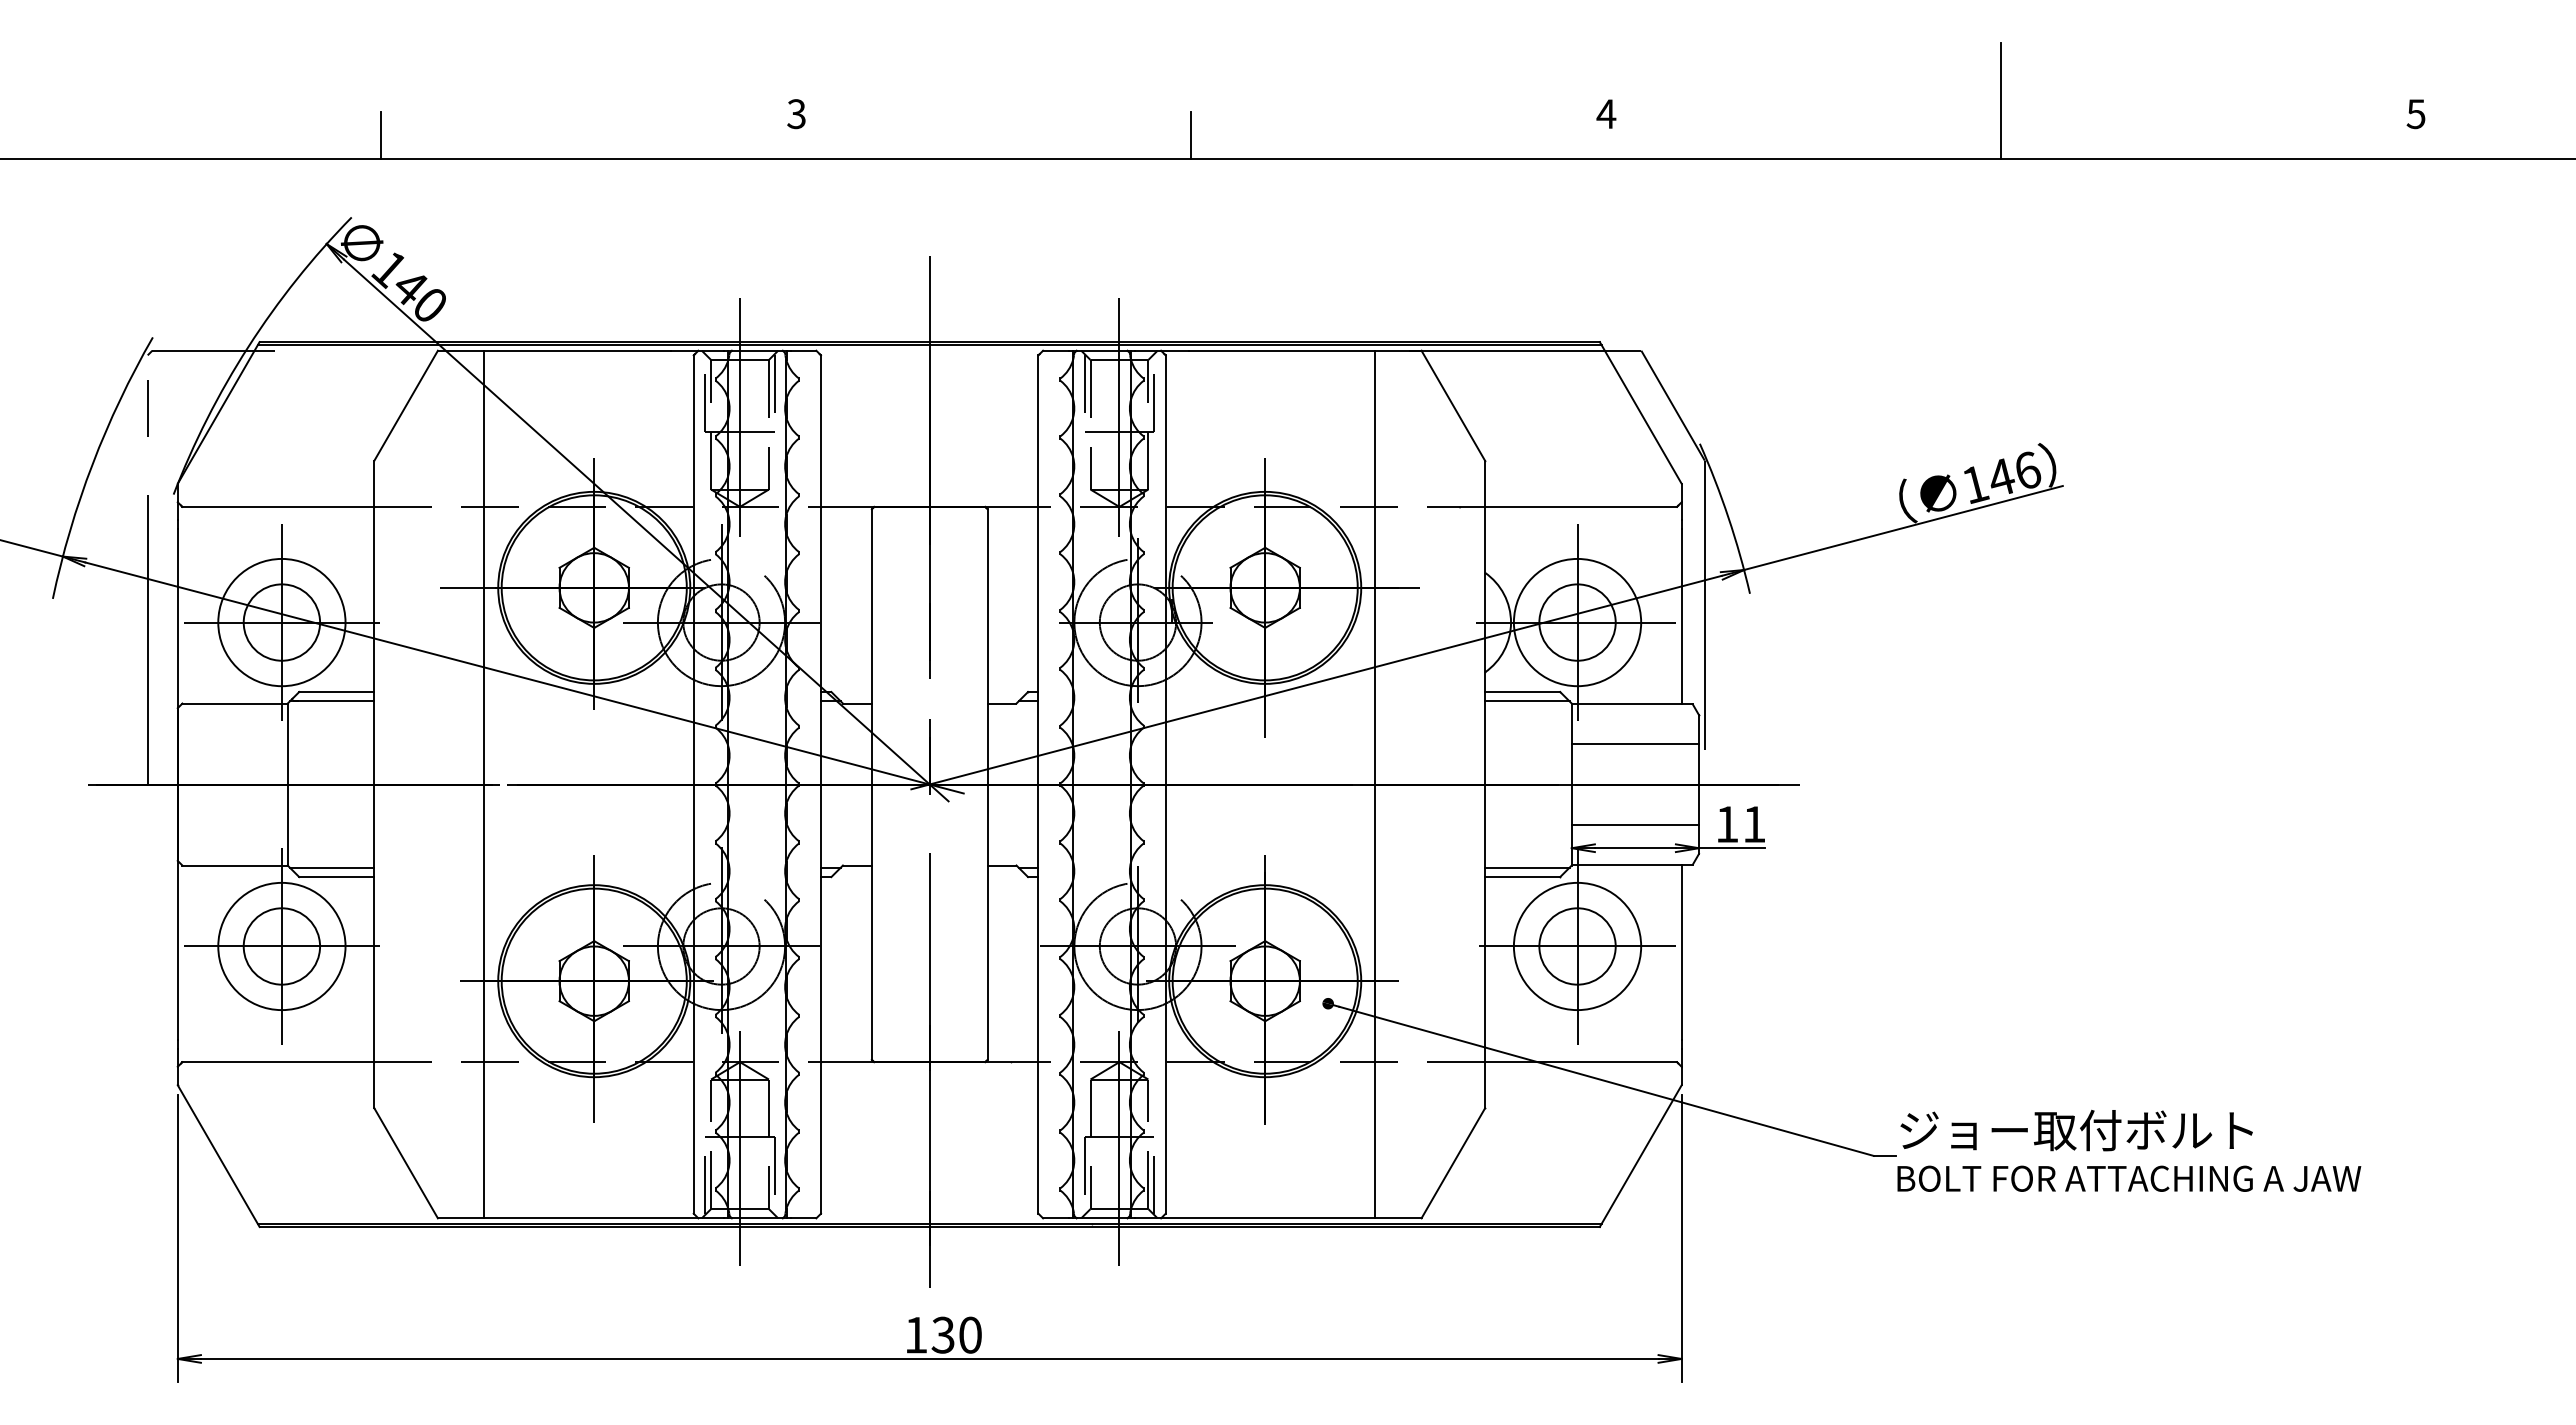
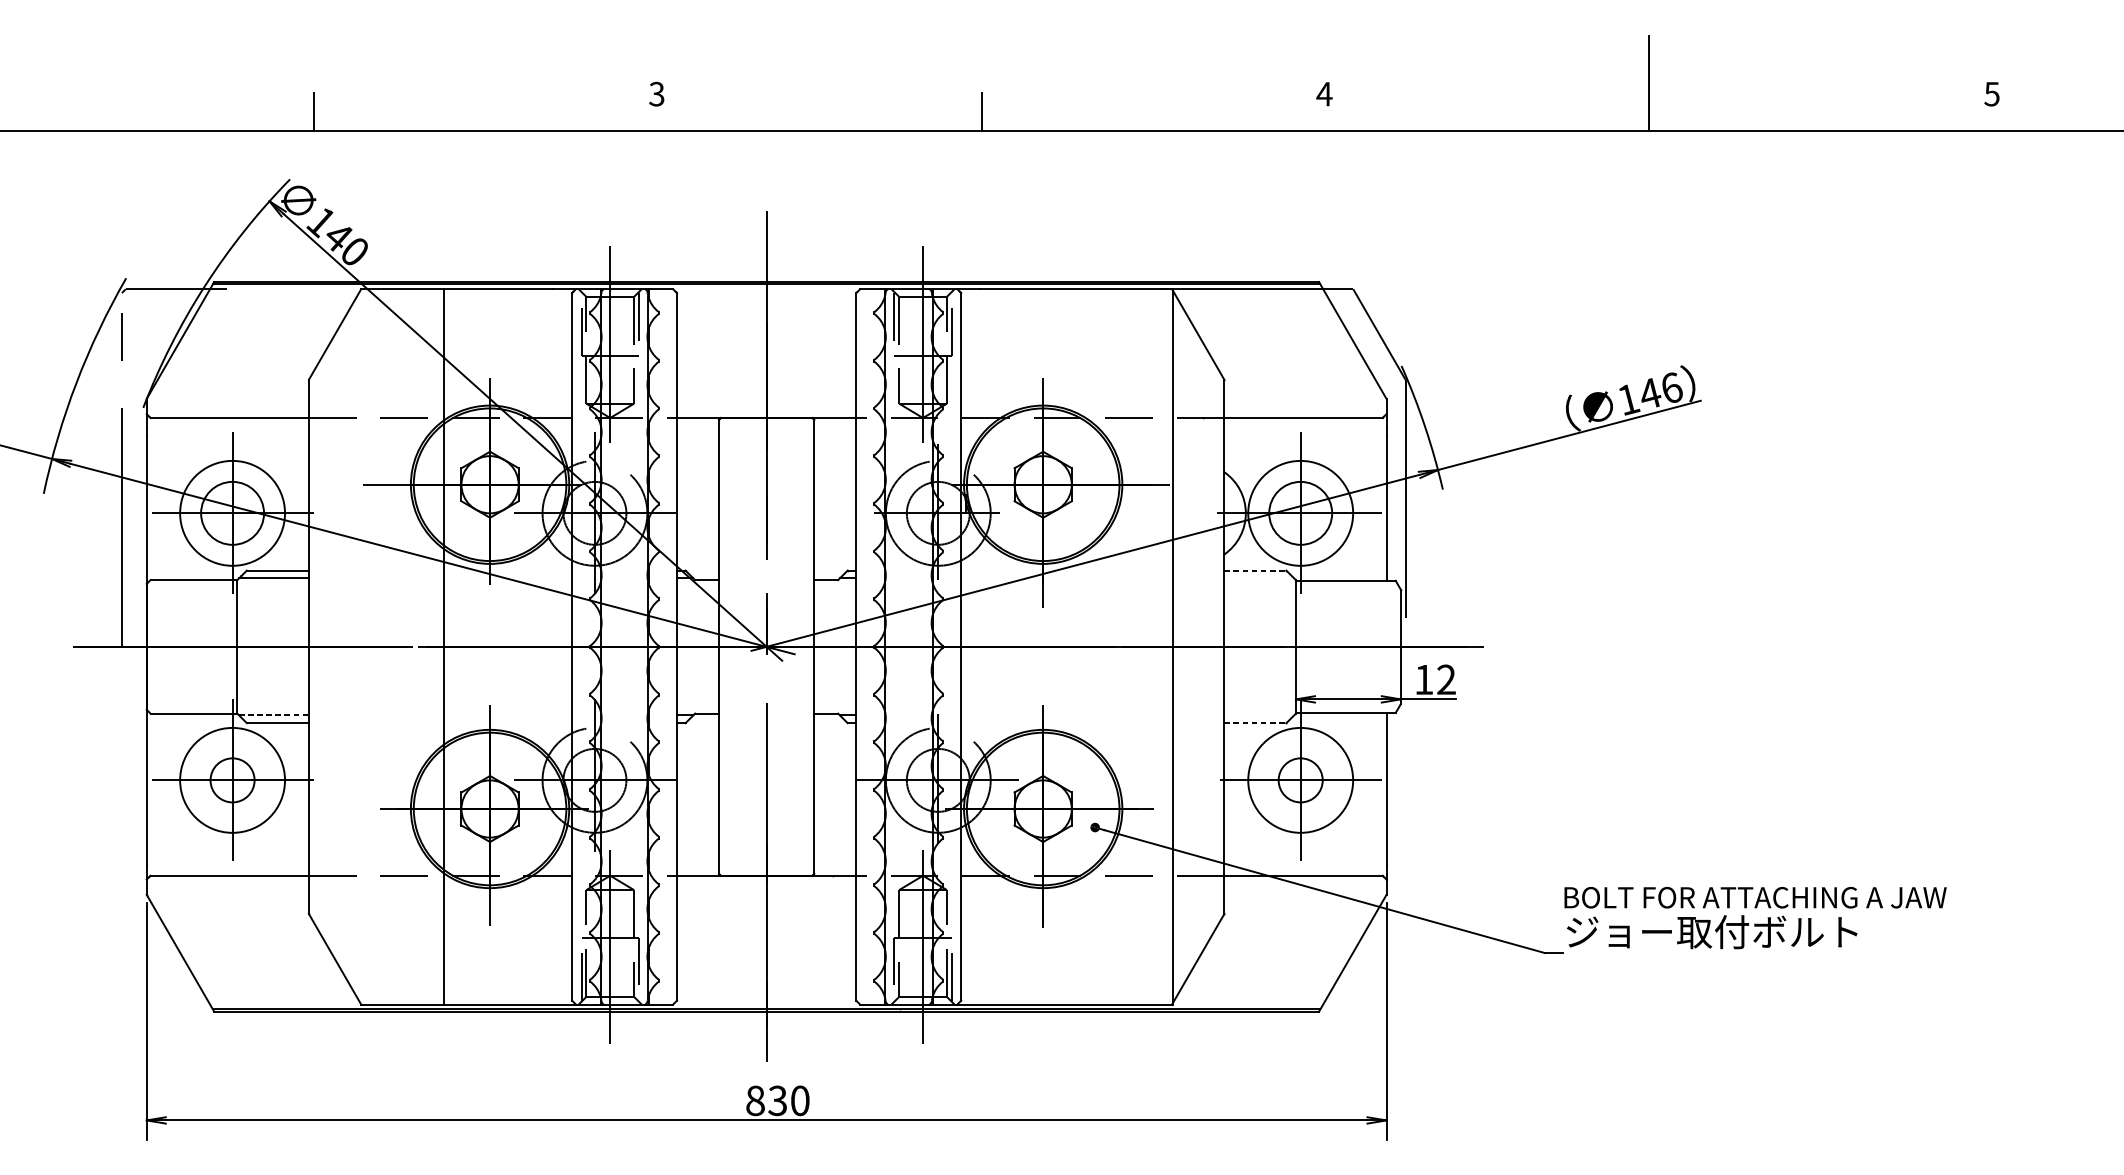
line: (1522, 691) -> (1255, 570), solid -> dashed
line: (1527, 701) -> (1259, 578), removed
line: (1635, 744) -> (1348, 613), removed
line: (484, 784) -> (444, 646), moved
line: (1375, 784) -> (1172, 646), moved
line: (1635, 824) -> (1348, 679), removed
text: (1754, 824) -> (1446, 679), 11 -> 12
line: (332, 867) -> (274, 715), solid -> dashed
line: (1527, 867) -> (1259, 715), removed
line: (1522, 877) -> (1255, 723), solid -> dashed
circle: (281, 946) -> (232, 780), size x0.7
circle: (1577, 946) -> (1300, 780), size x0.7
text: (2129, 1178) -> (1755, 897), moved
text: (916, 1334) -> (755, 1100), 130 -> 830

